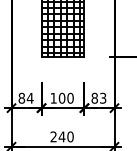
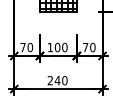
text: (25, 97) -> (26, 46), 84 -> 70
text: (98, 97) -> (88, 46), 83 -> 70

